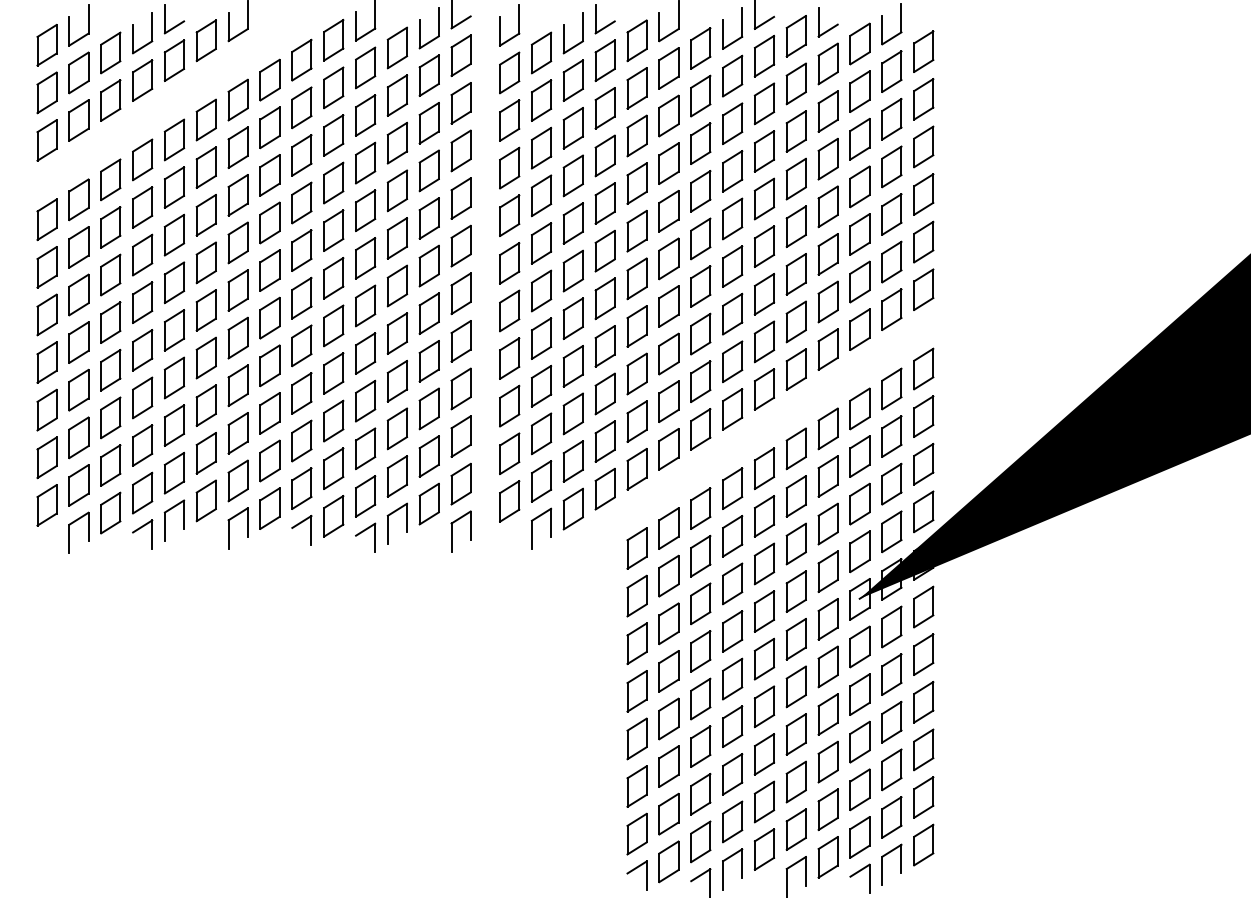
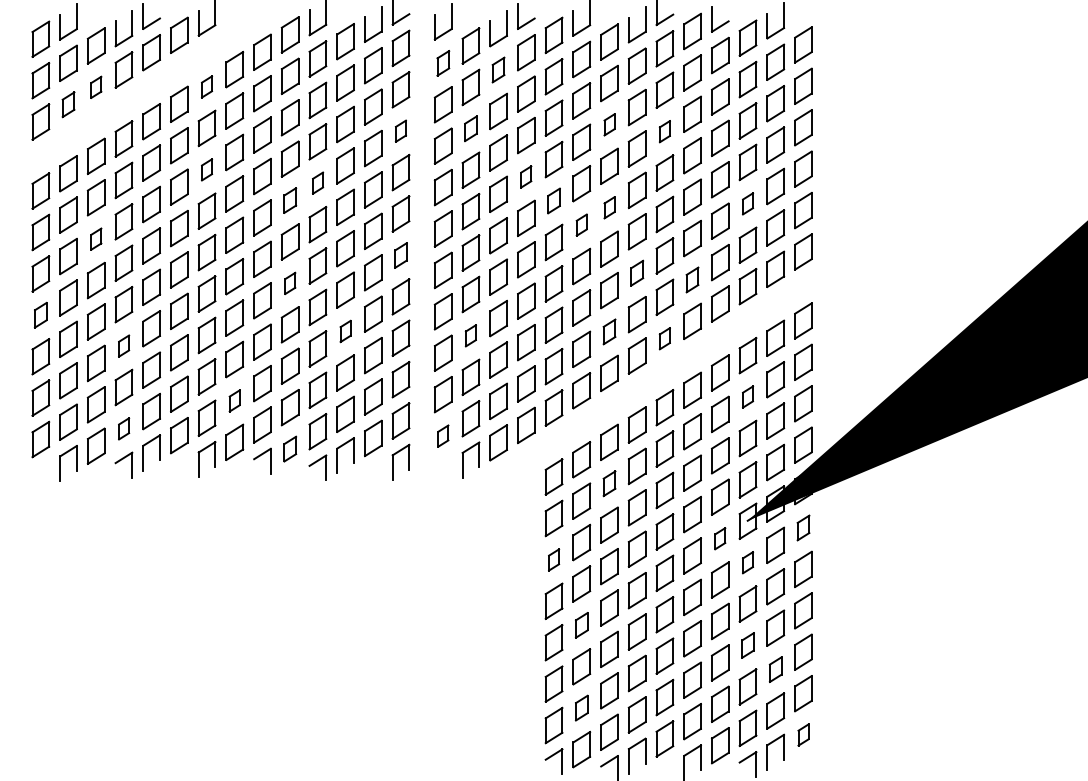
part: (509, 72) -> (443, 62), size x0.7
part: (572, 80) -> (497, 69), size x0.7
part: (237, 99) -> (206, 86), size x0.6
part: (110, 100) -> (96, 87), size x0.6
part: (78, 120) -> (68, 104), size x0.7
part: (700, 143) -> (609, 124), size x0.6
part: (541, 147) -> (470, 128), size x0.7
part: (460, 150) -> (400, 130), size x0.6
part: (764, 151) -> (664, 131), size x0.6
part: (237, 195) -> (206, 169), size x0.6
part: (604, 203) -> (525, 176), size x0.6
part: (365, 210) -> (317, 183), size x0.6
part: (333, 230) -> (289, 200), size x0.7
part: (636, 230) -> (553, 200), size x0.7
part: (859, 234) -> (747, 203), size x0.6
part: (700, 238) -> (609, 207), size x0.6
part: (668, 258) -> (581, 224), size x0.6
part: (110, 274) -> (96, 238), size x0.6
part: (460, 293) -> (400, 255), size x0.7
part: (732, 313) -> (637, 272), size x0.7
part: (795, 321) -> (691, 279), size x0.7
part: (333, 325) -> (289, 283), size x0.6
part: (46, 362) -> (40, 315), size x0.7
part: (397, 380) -> (345, 330), size x0.6
part: (700, 381) -> (609, 331), size x0.7
part: (541, 385) -> (470, 335), size x0.6
part: (764, 389) -> (664, 338), size x0.6
part: (142, 397) -> (123, 345), size x0.6
part: (859, 456) -> (747, 397), size x0.6
part: (269, 460) -> (234, 400), size x0.6
part: (142, 492) -> (123, 428), size x0.6
part: (509, 501) -> (443, 436), size x0.6
part: (333, 516) -> (289, 449), size x0.7
part: (700, 555) -> (609, 483), size x0.7
part: (923, 606) -> (803, 527), size x0.7
part: (827, 619) -> (719, 538), size x0.6
part: (636, 643) -> (553, 559), size x0.6
part: (859, 646) -> (747, 562), size x0.6
part: (668, 718) -> (581, 624), size x0.7
part: (859, 741) -> (747, 644), size x0.7
part: (891, 769) -> (775, 669), size x0.7
part: (668, 813) -> (581, 707), size x0.7
part: (923, 844) -> (803, 734), size x0.6

